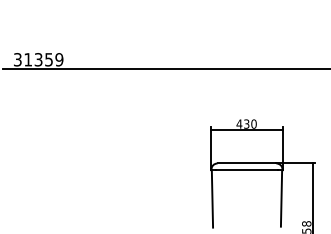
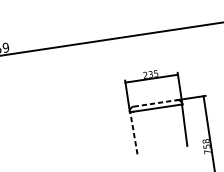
text: (246, 123) -> (150, 74), 430 -> 235
line: (247, 163) -> (155, 103), solid -> dashed
line: (212, 198) -> (133, 132), solid -> dashed

